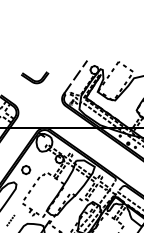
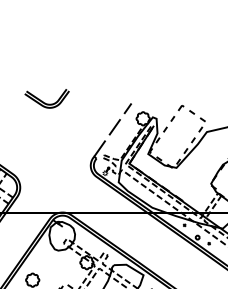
part: (35, 77) -> (47, 98), moved

